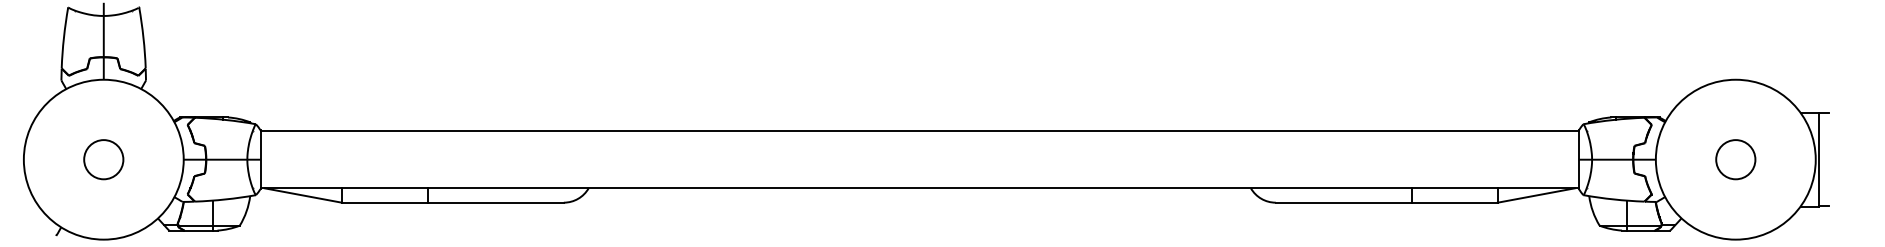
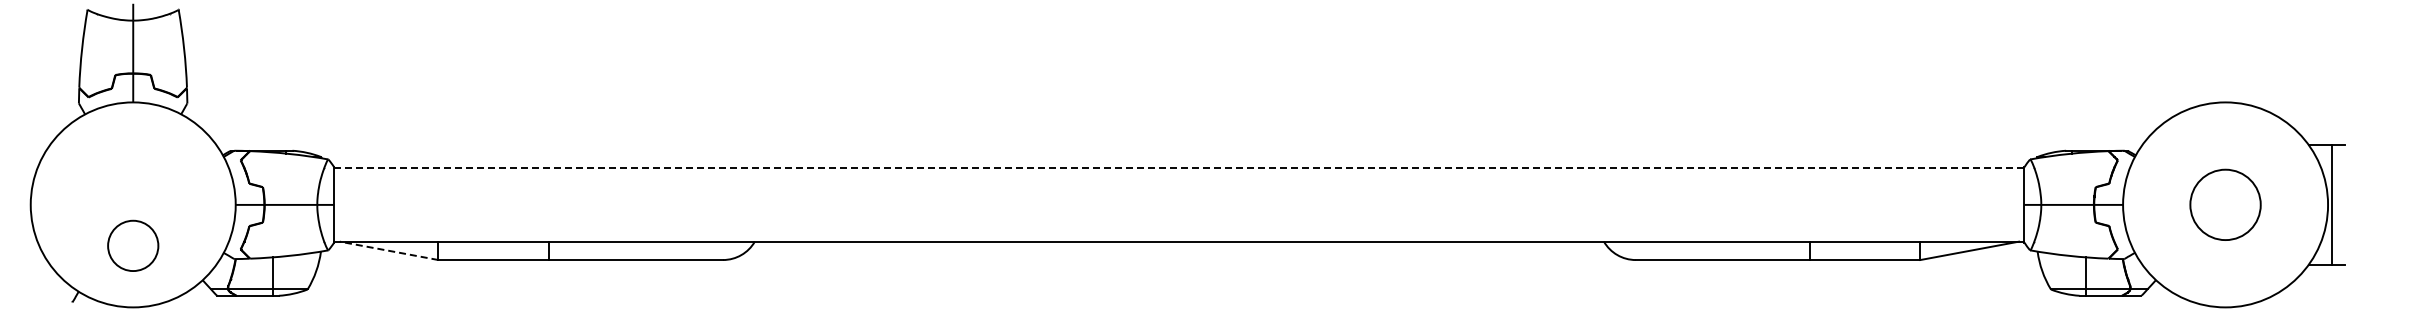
line: (919, 131) -> (1178, 168), solid -> dashed
circle: (104, 159) -> (133, 245), moved
circle: (1735, 159) -> (2225, 204), size x1.4
line: (302, 195) -> (388, 250), solid -> dashed

